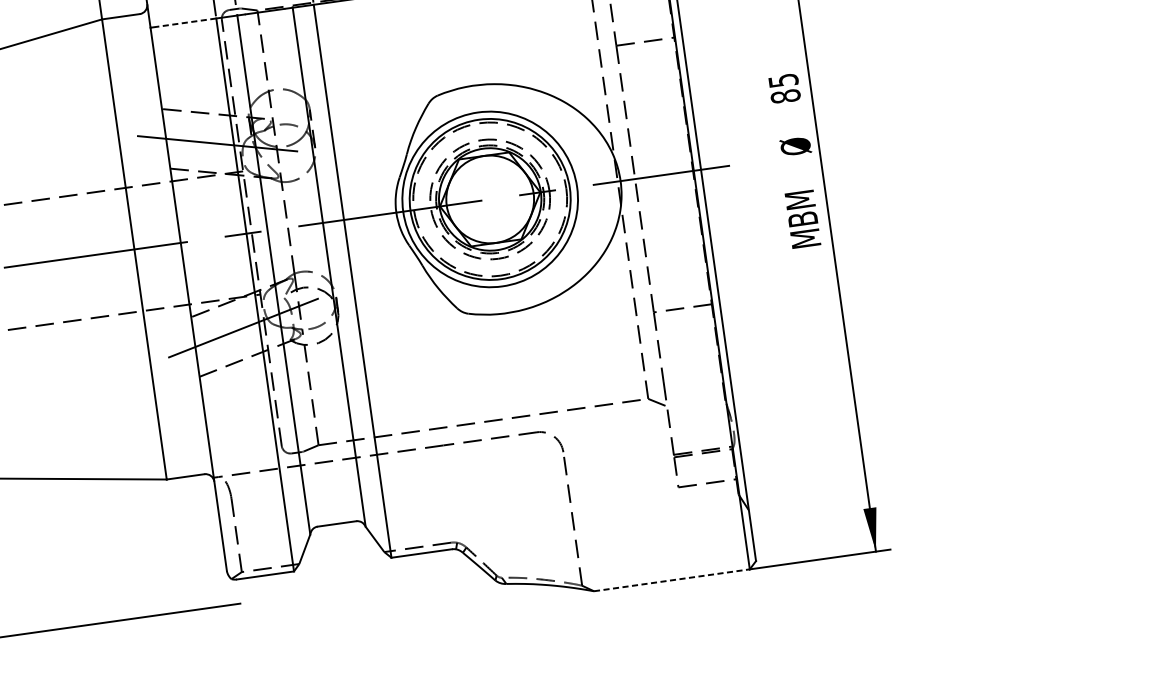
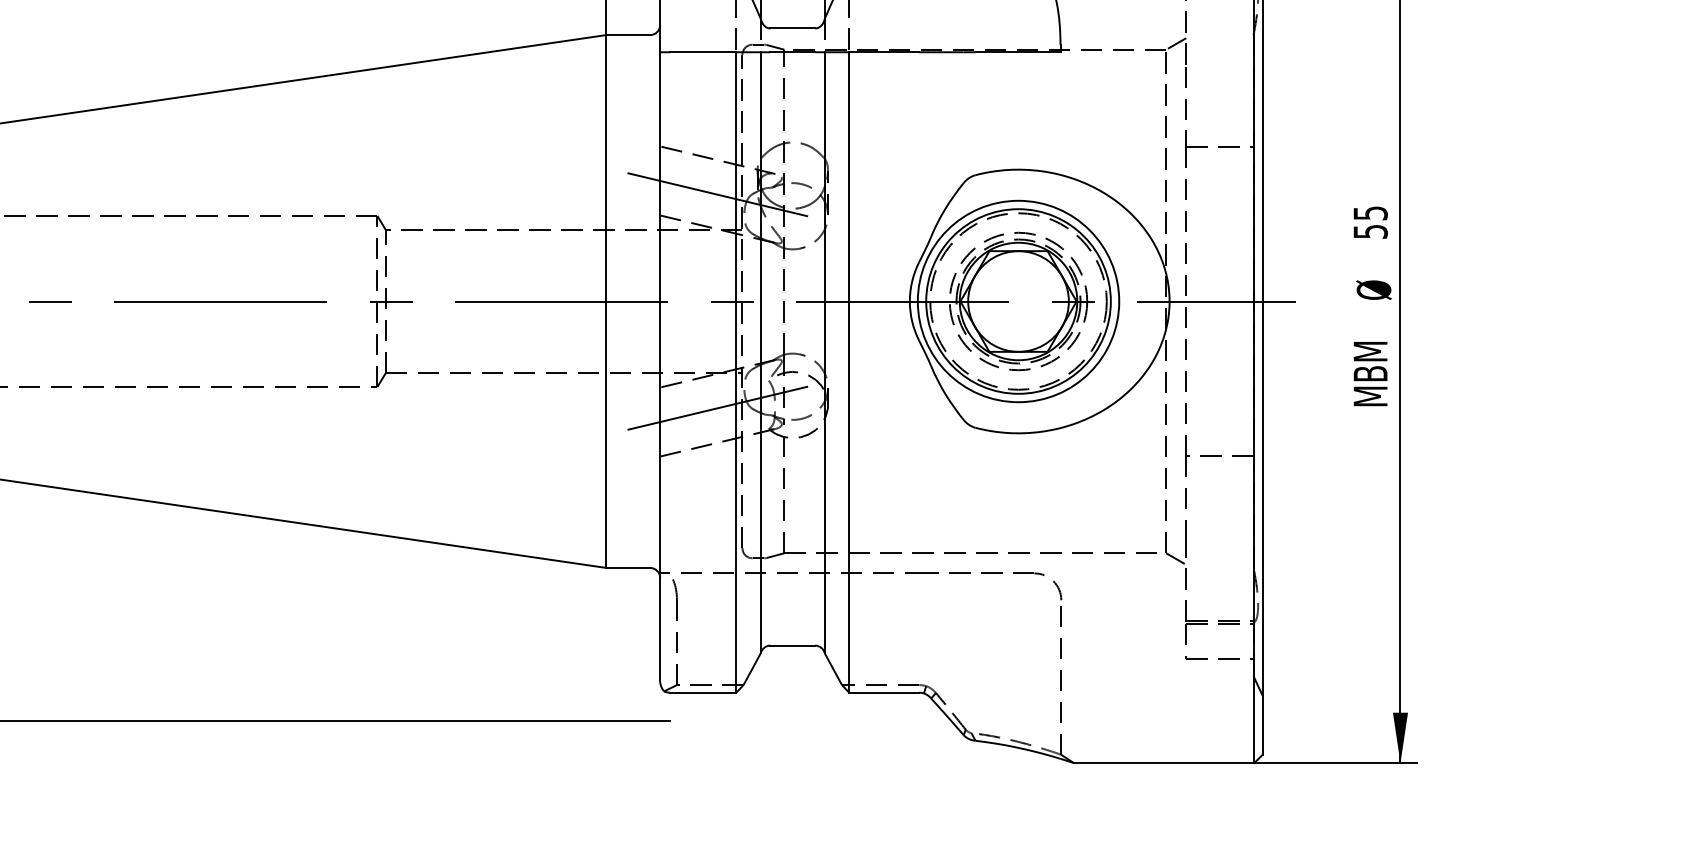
line: (187, 22) -> (702, 52), dashed -> solid
text: (785, 96) -> (1370, 231), 85 -> 55
line: (672, 580) -> (1164, 763), dashed -> solid

